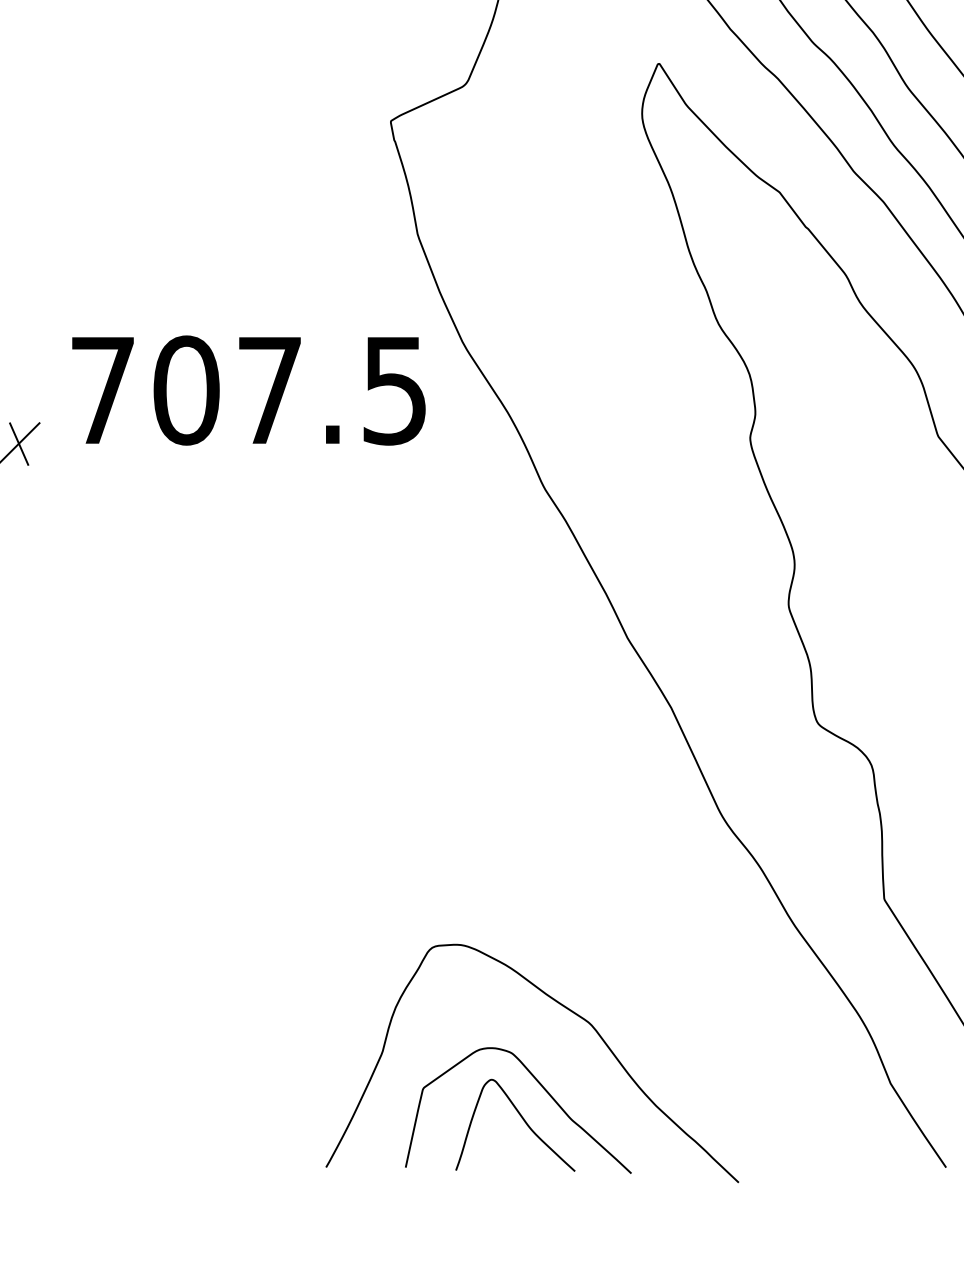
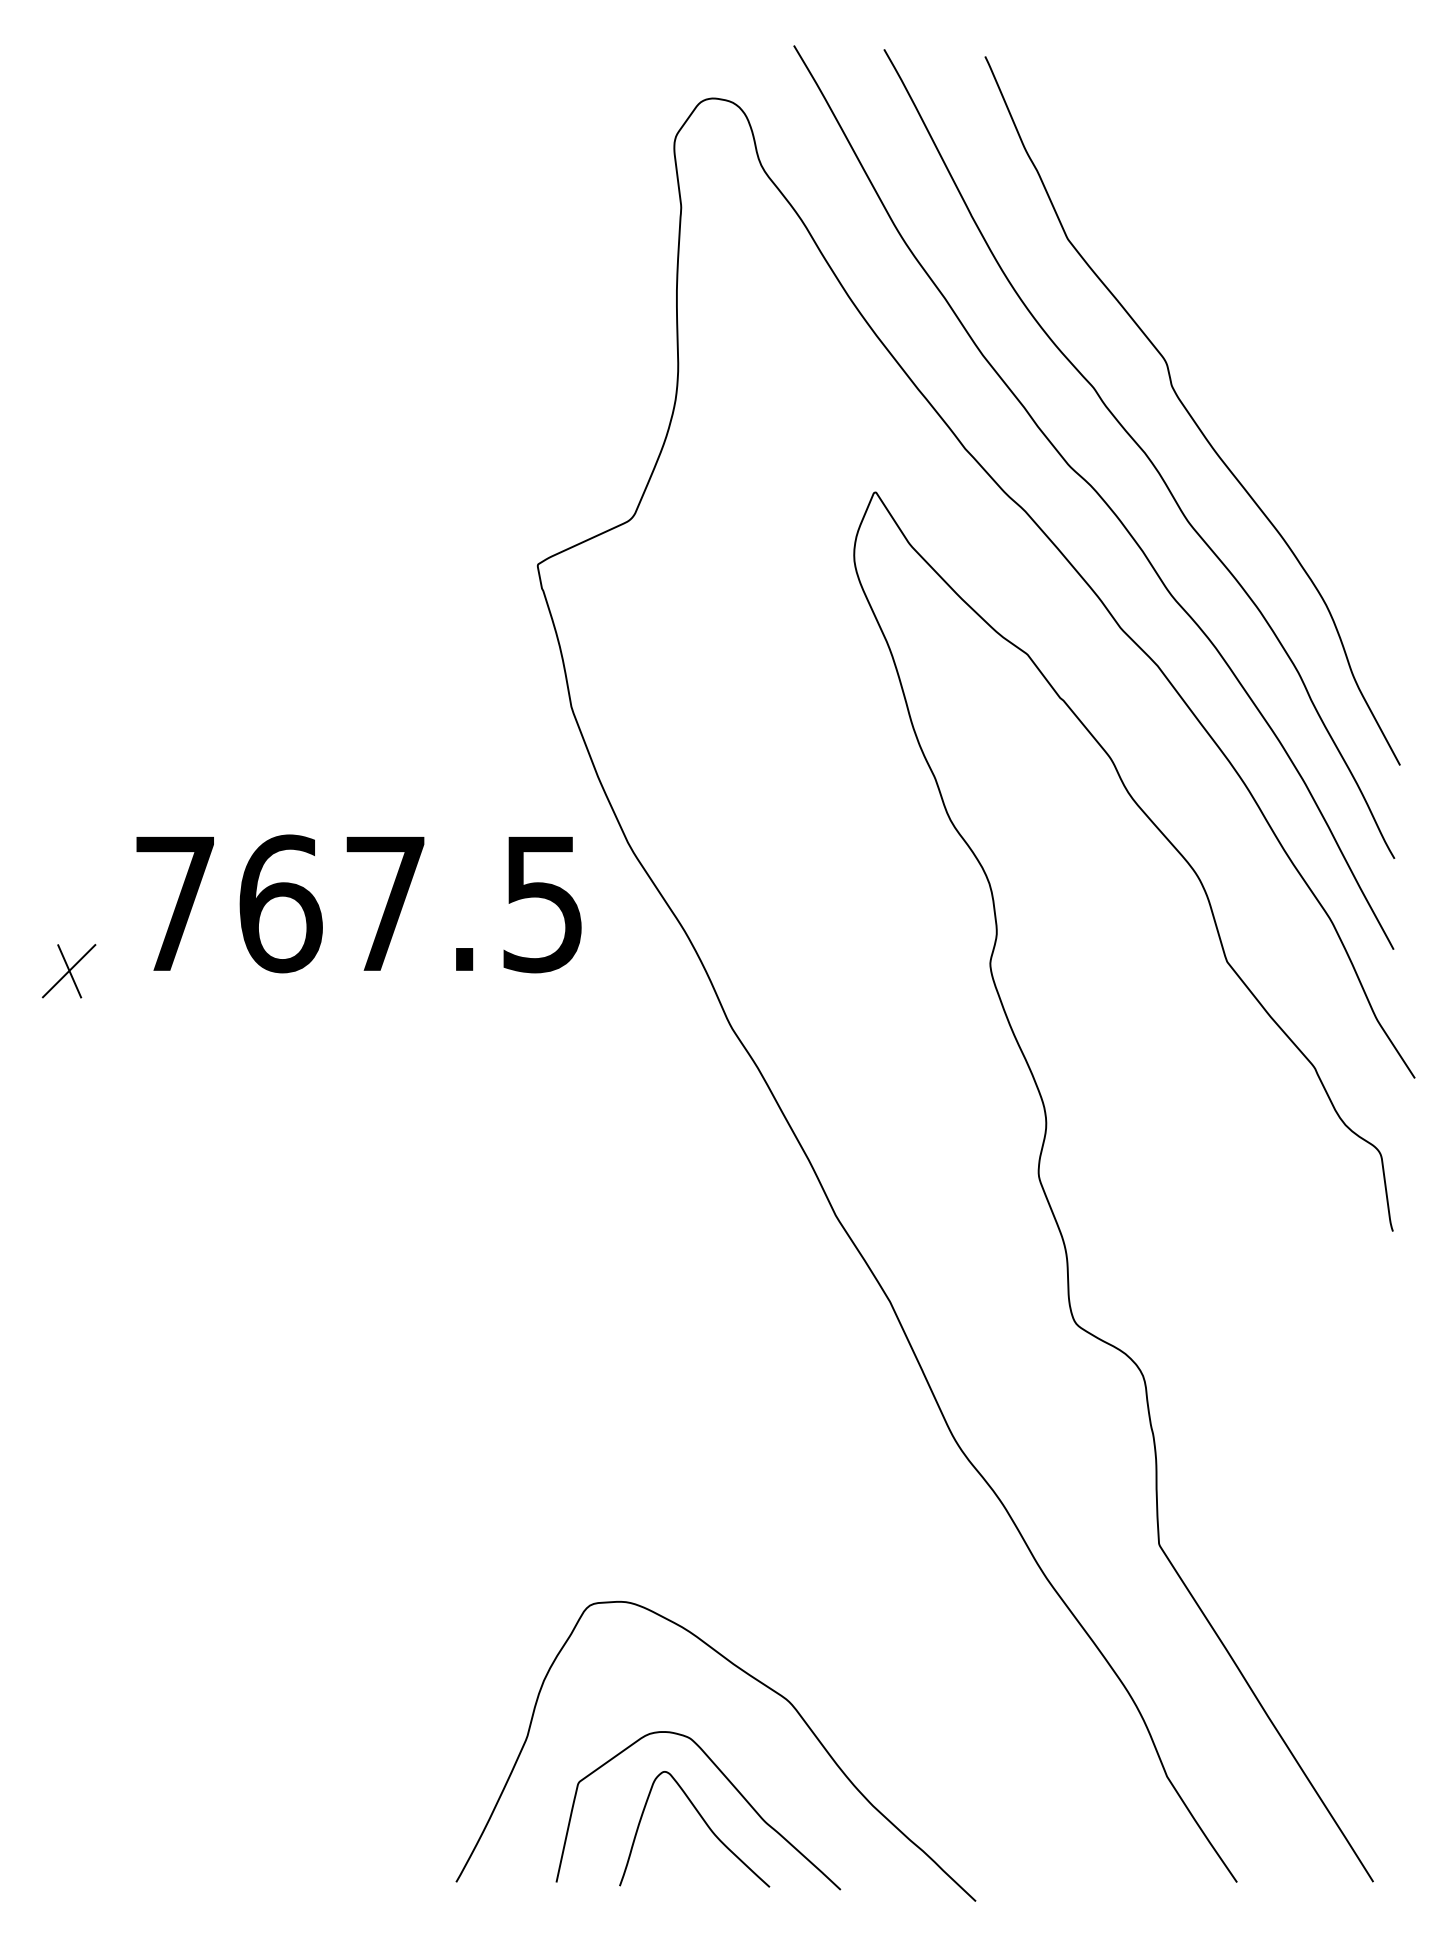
text: (186, 390) -> (280, 903), 707.5 -> 767.5

